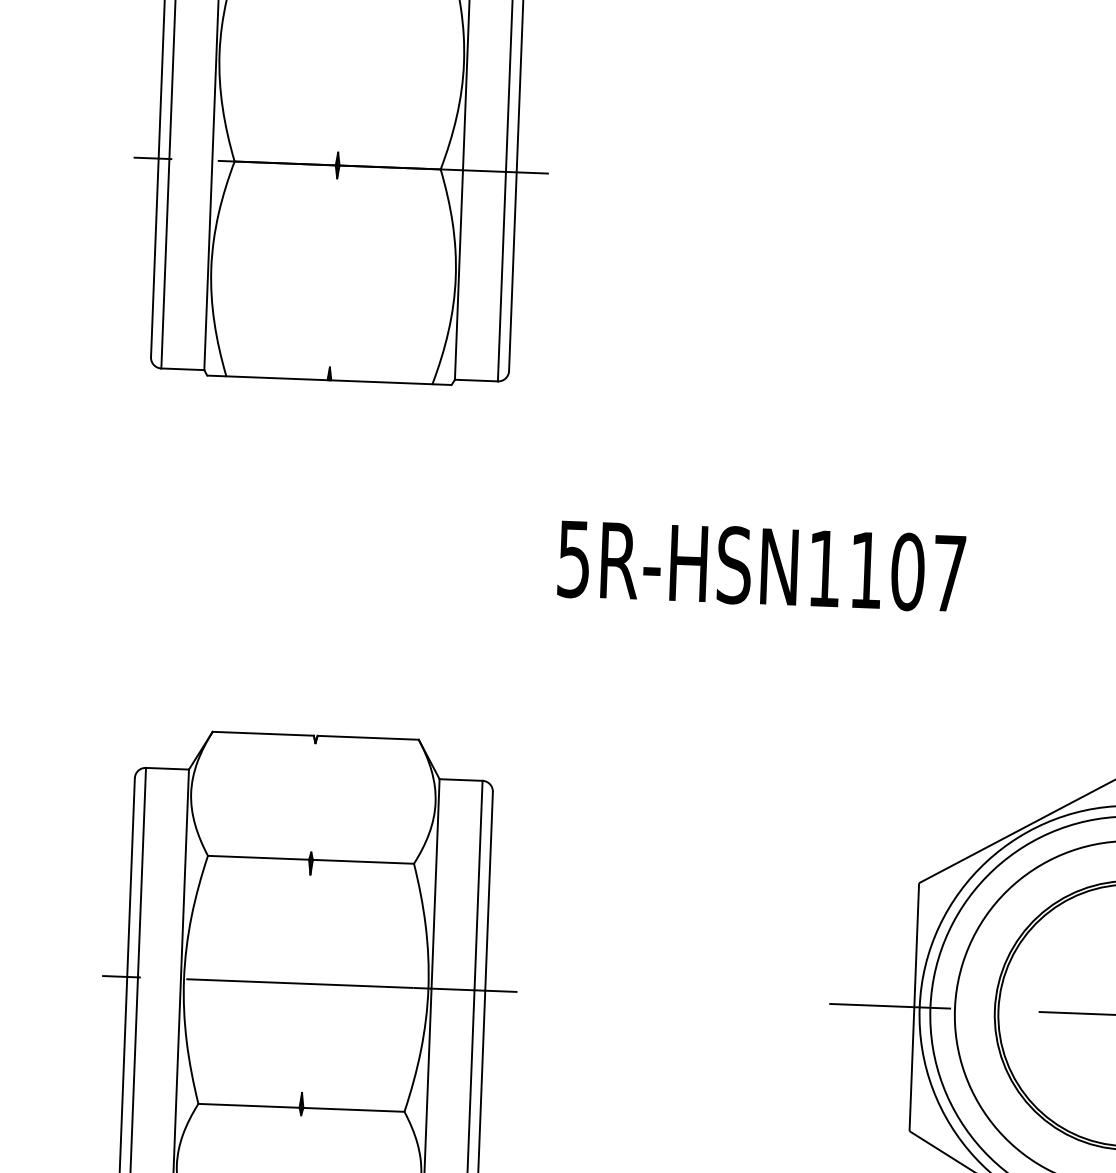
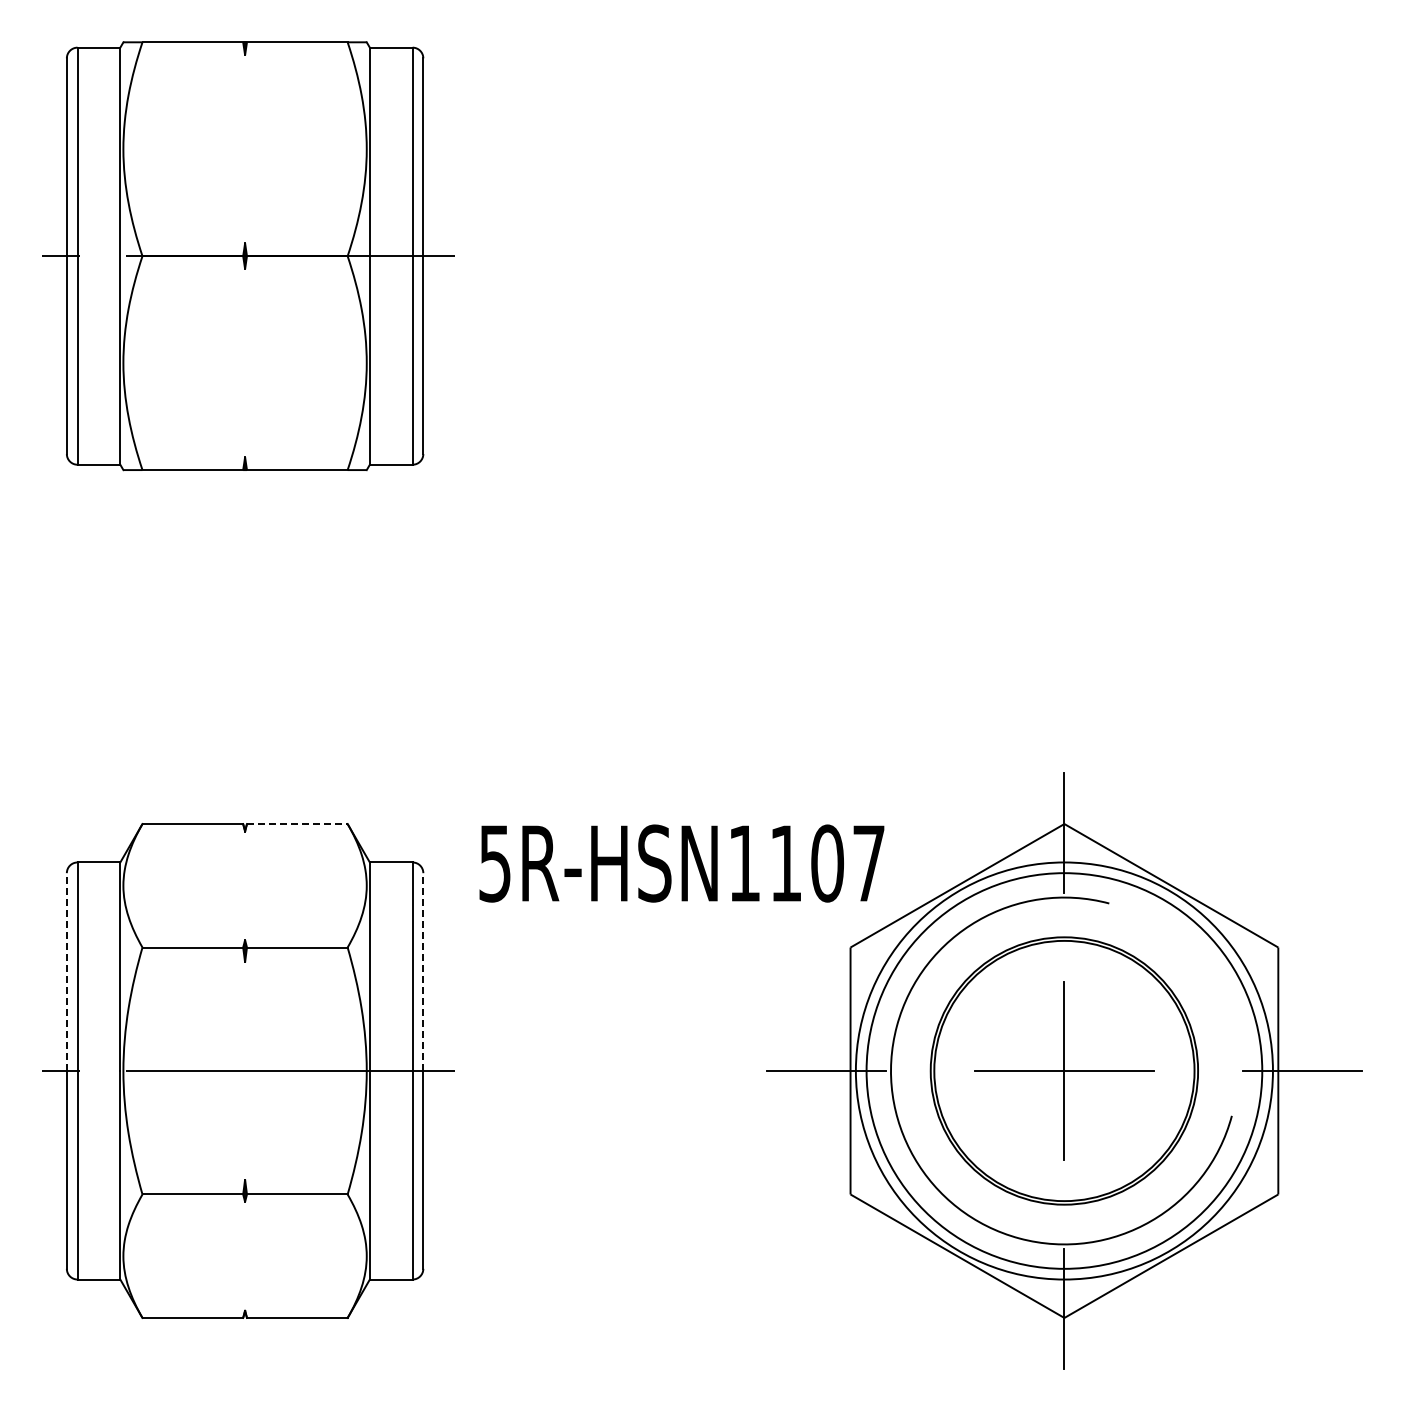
text: (761, 566) -> (681, 863), moved
line: (368, 738) -> (297, 824), solid -> dashed
line: (130, 878) -> (66, 972), solid -> dashed
line: (489, 891) -> (423, 972), solid -> dashed

